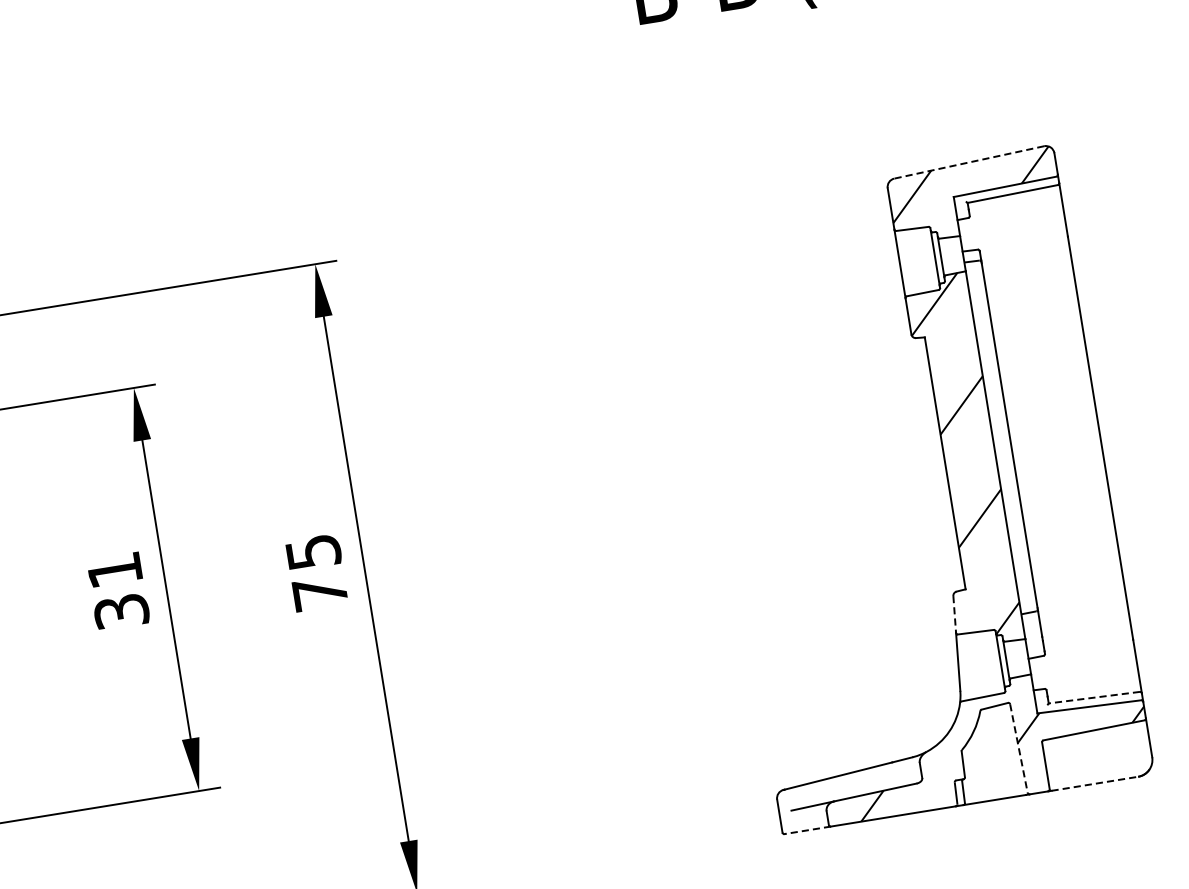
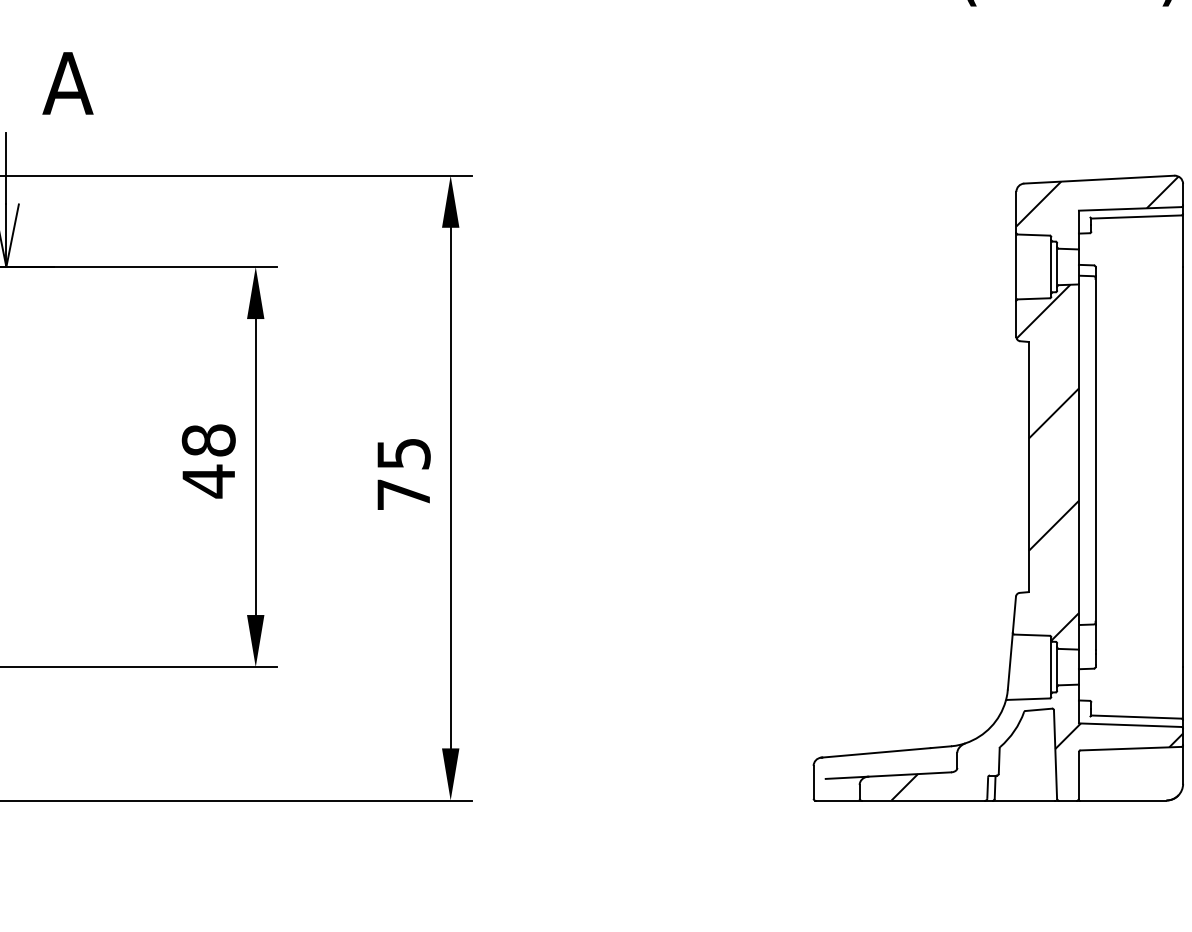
line: (968, 162) -> (1098, 179), dashed -> solid
text: (118, 591) -> (208, 461), 31 -> 48
line: (954, 615) -> (1014, 615), dashed -> solid
line: (1093, 698) -> (1135, 717), dashed -> solid
line: (1019, 749) -> (1055, 755), dashed -> solid
line: (1094, 783) -> (1123, 800), dashed -> solid
line: (807, 830) -> (838, 800), dashed -> solid

